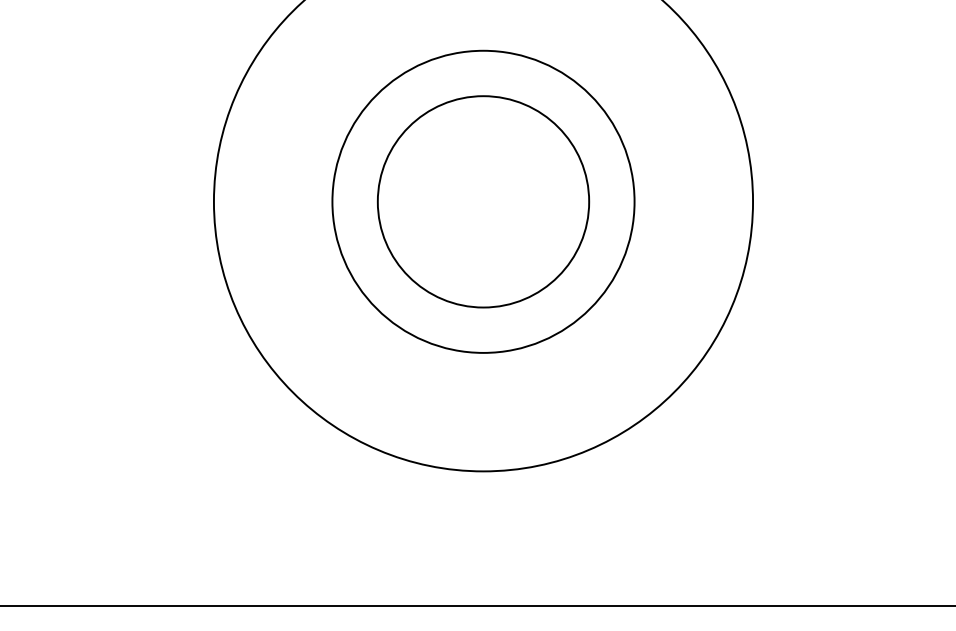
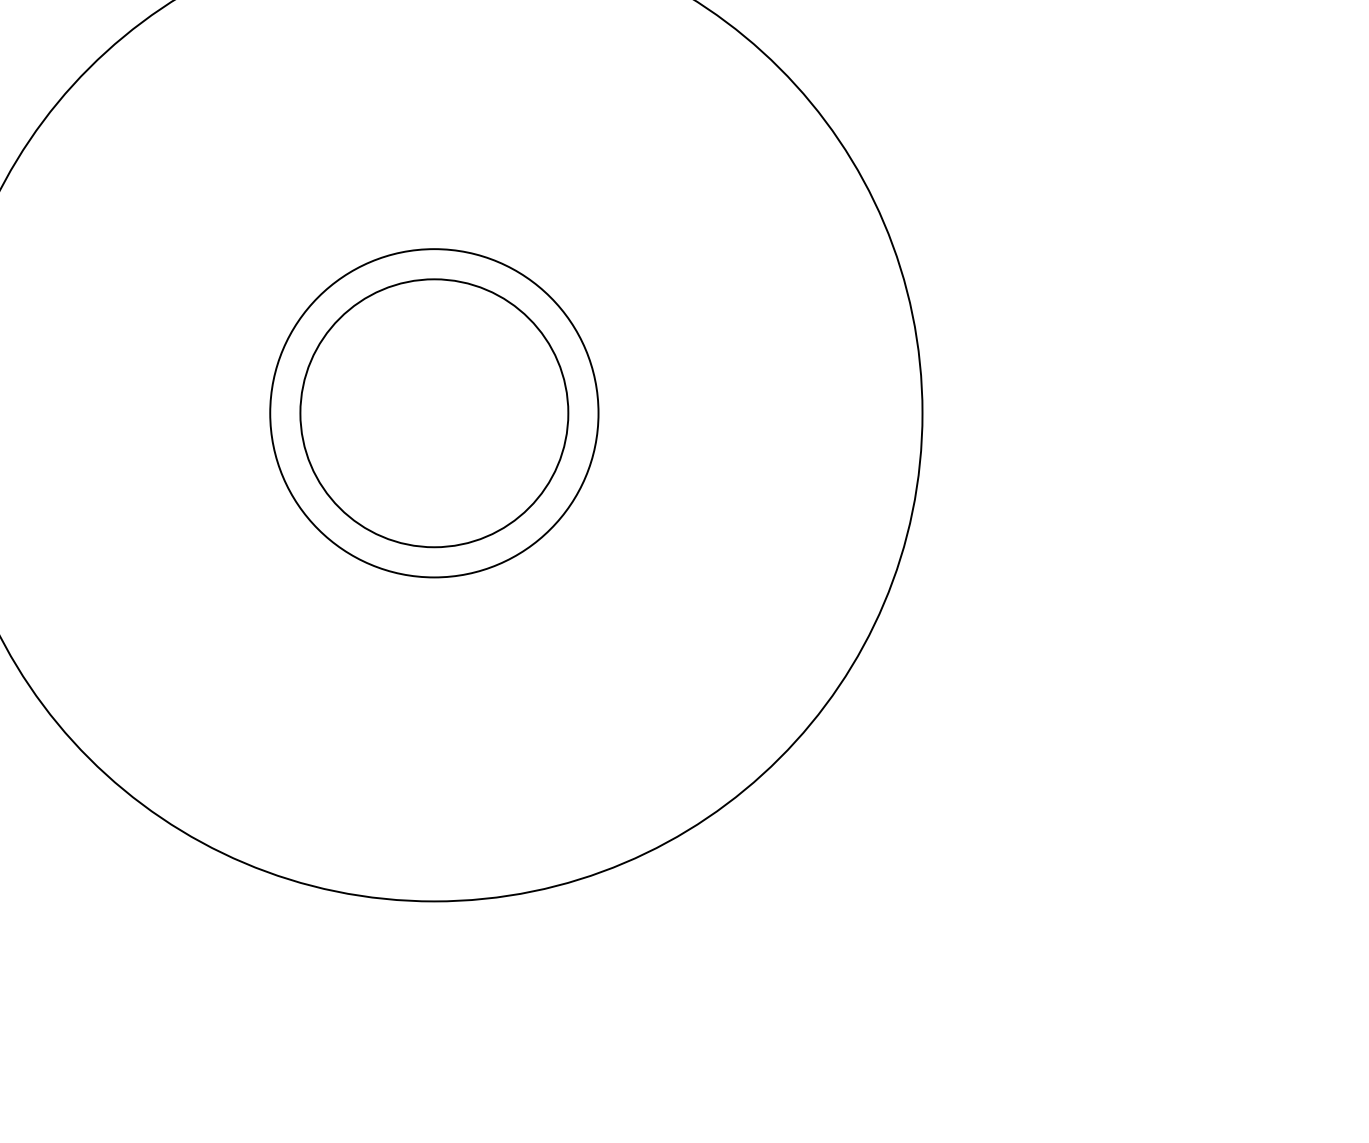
circle: (483, 201) -> (434, 412), size x0.6
circle: (483, 201) -> (434, 412), size x0.7

